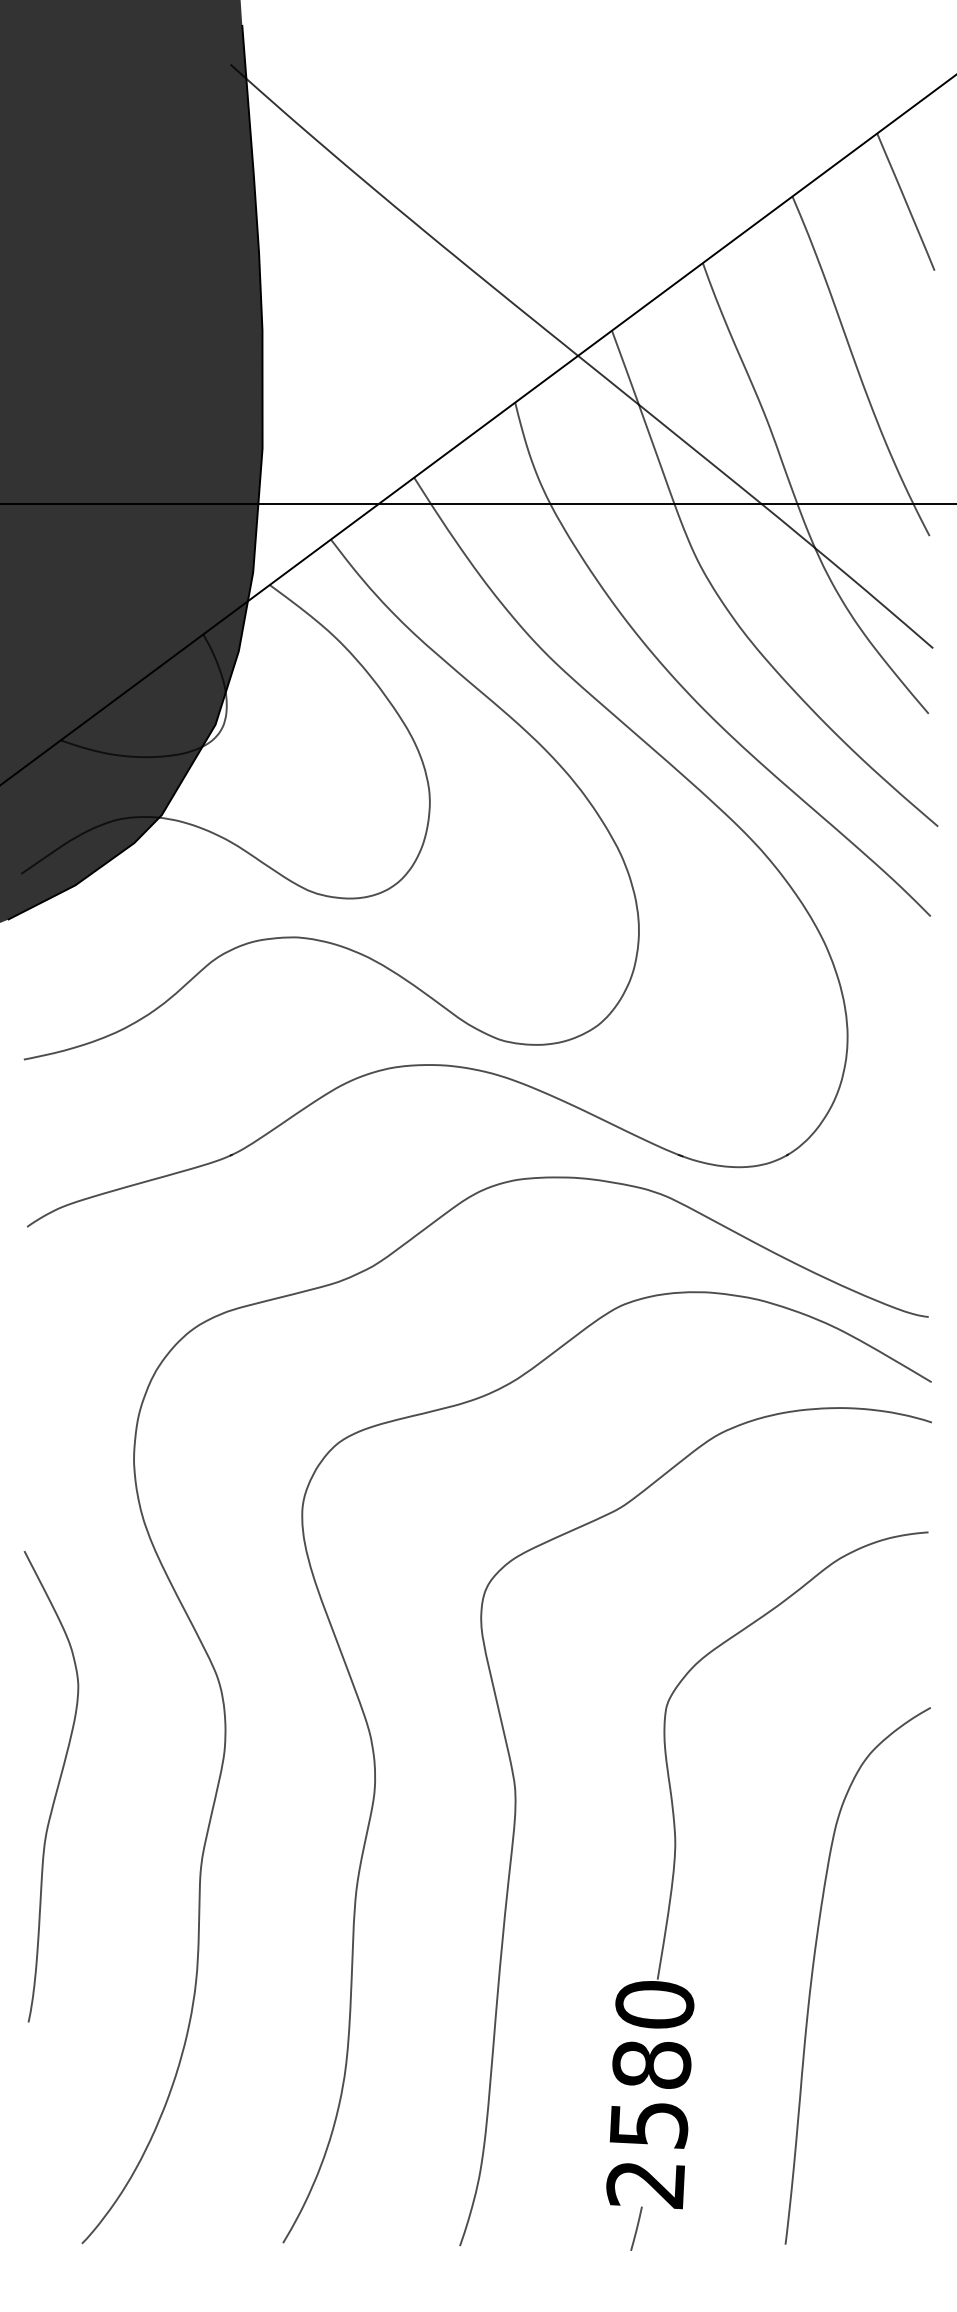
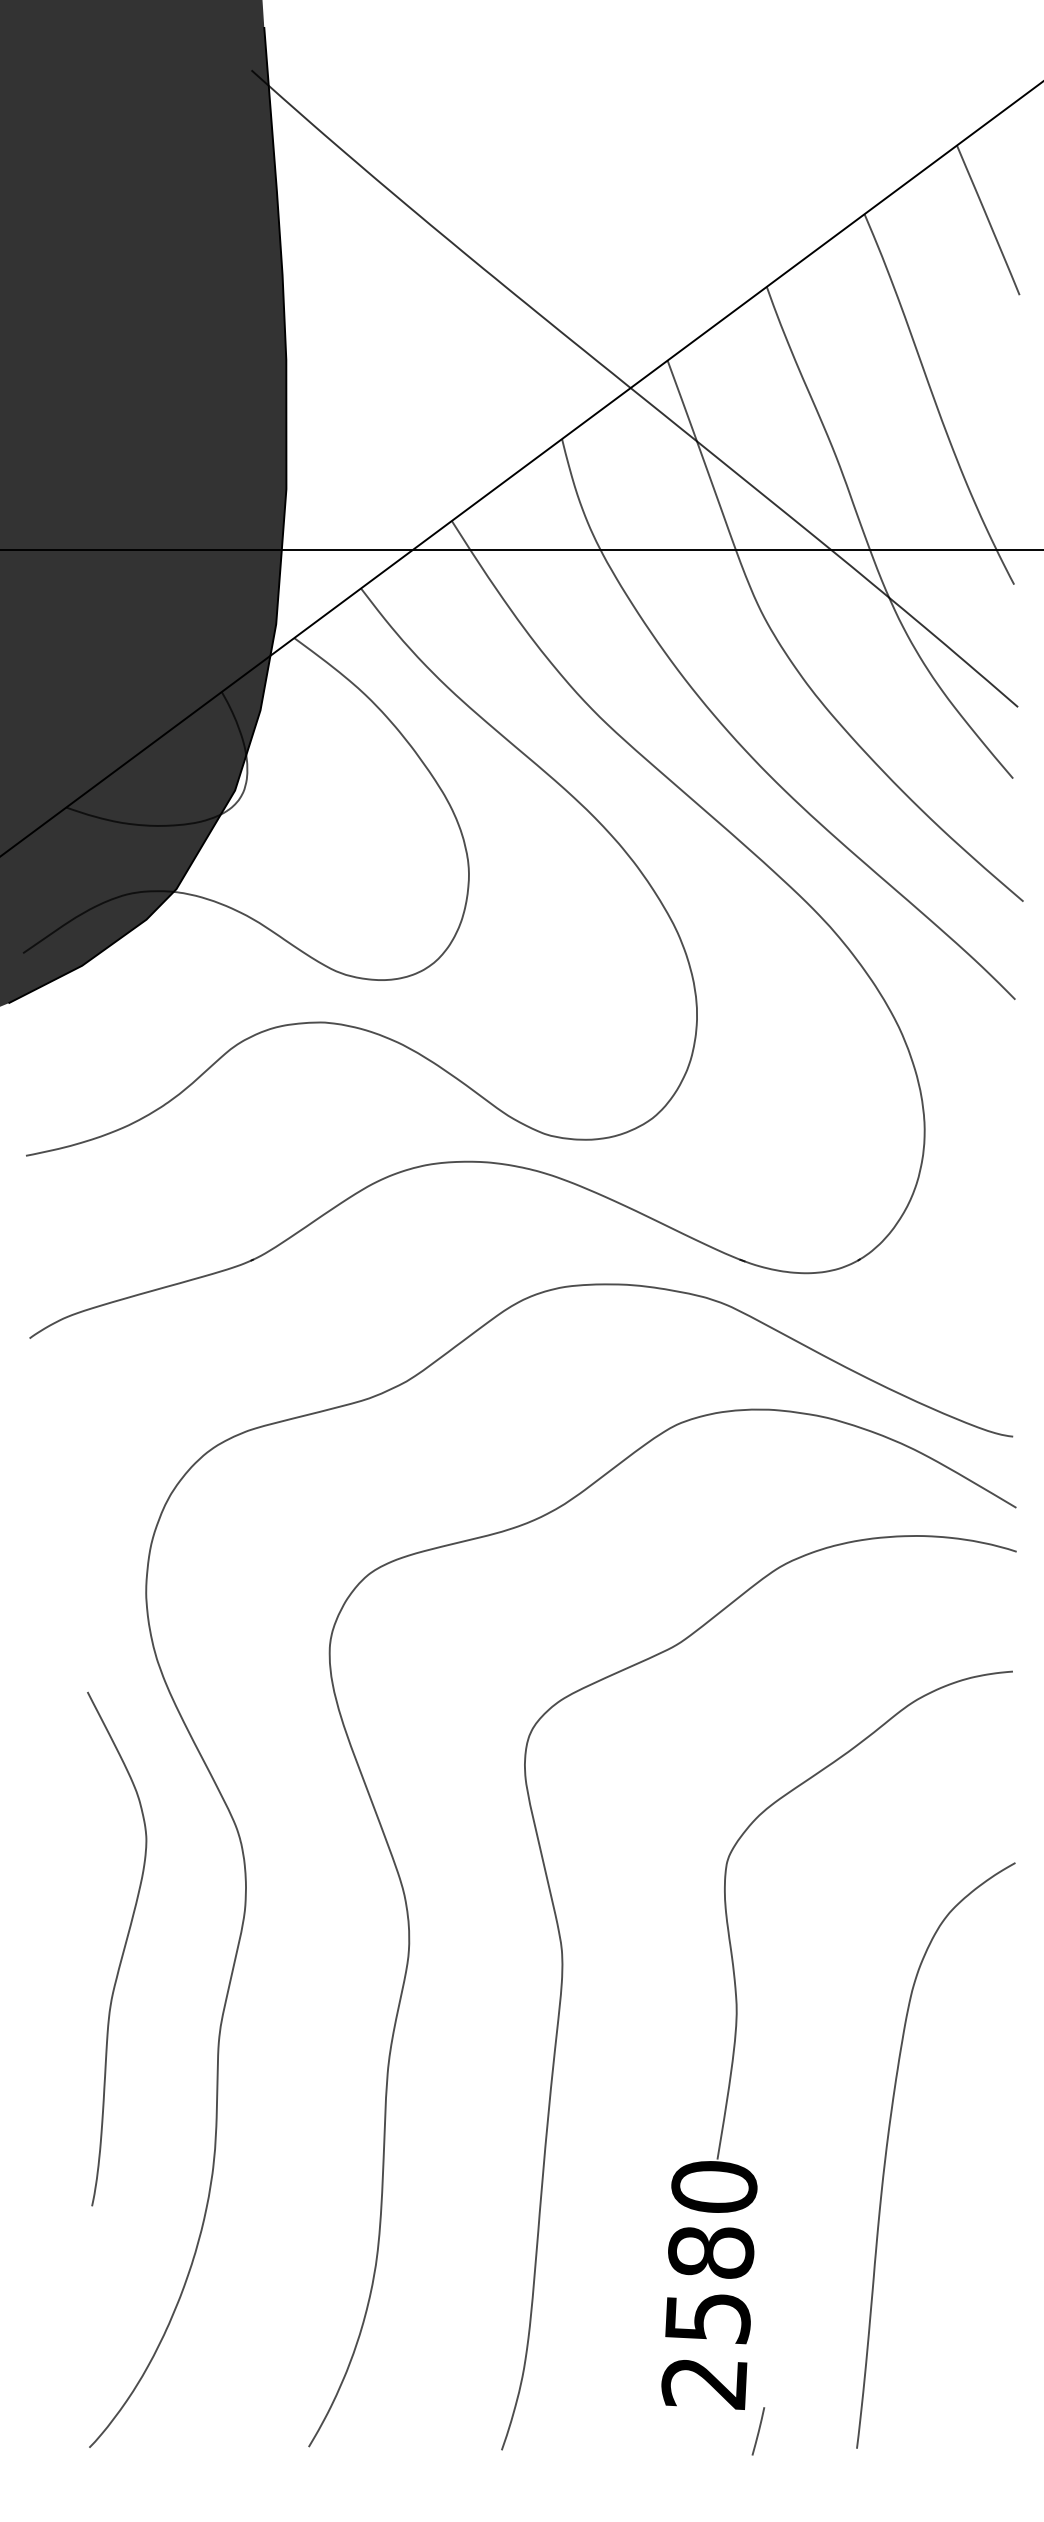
curve: (56, 1788) -> (122, 1951), moved
line: (635, 2228) -> (757, 2431), moved

